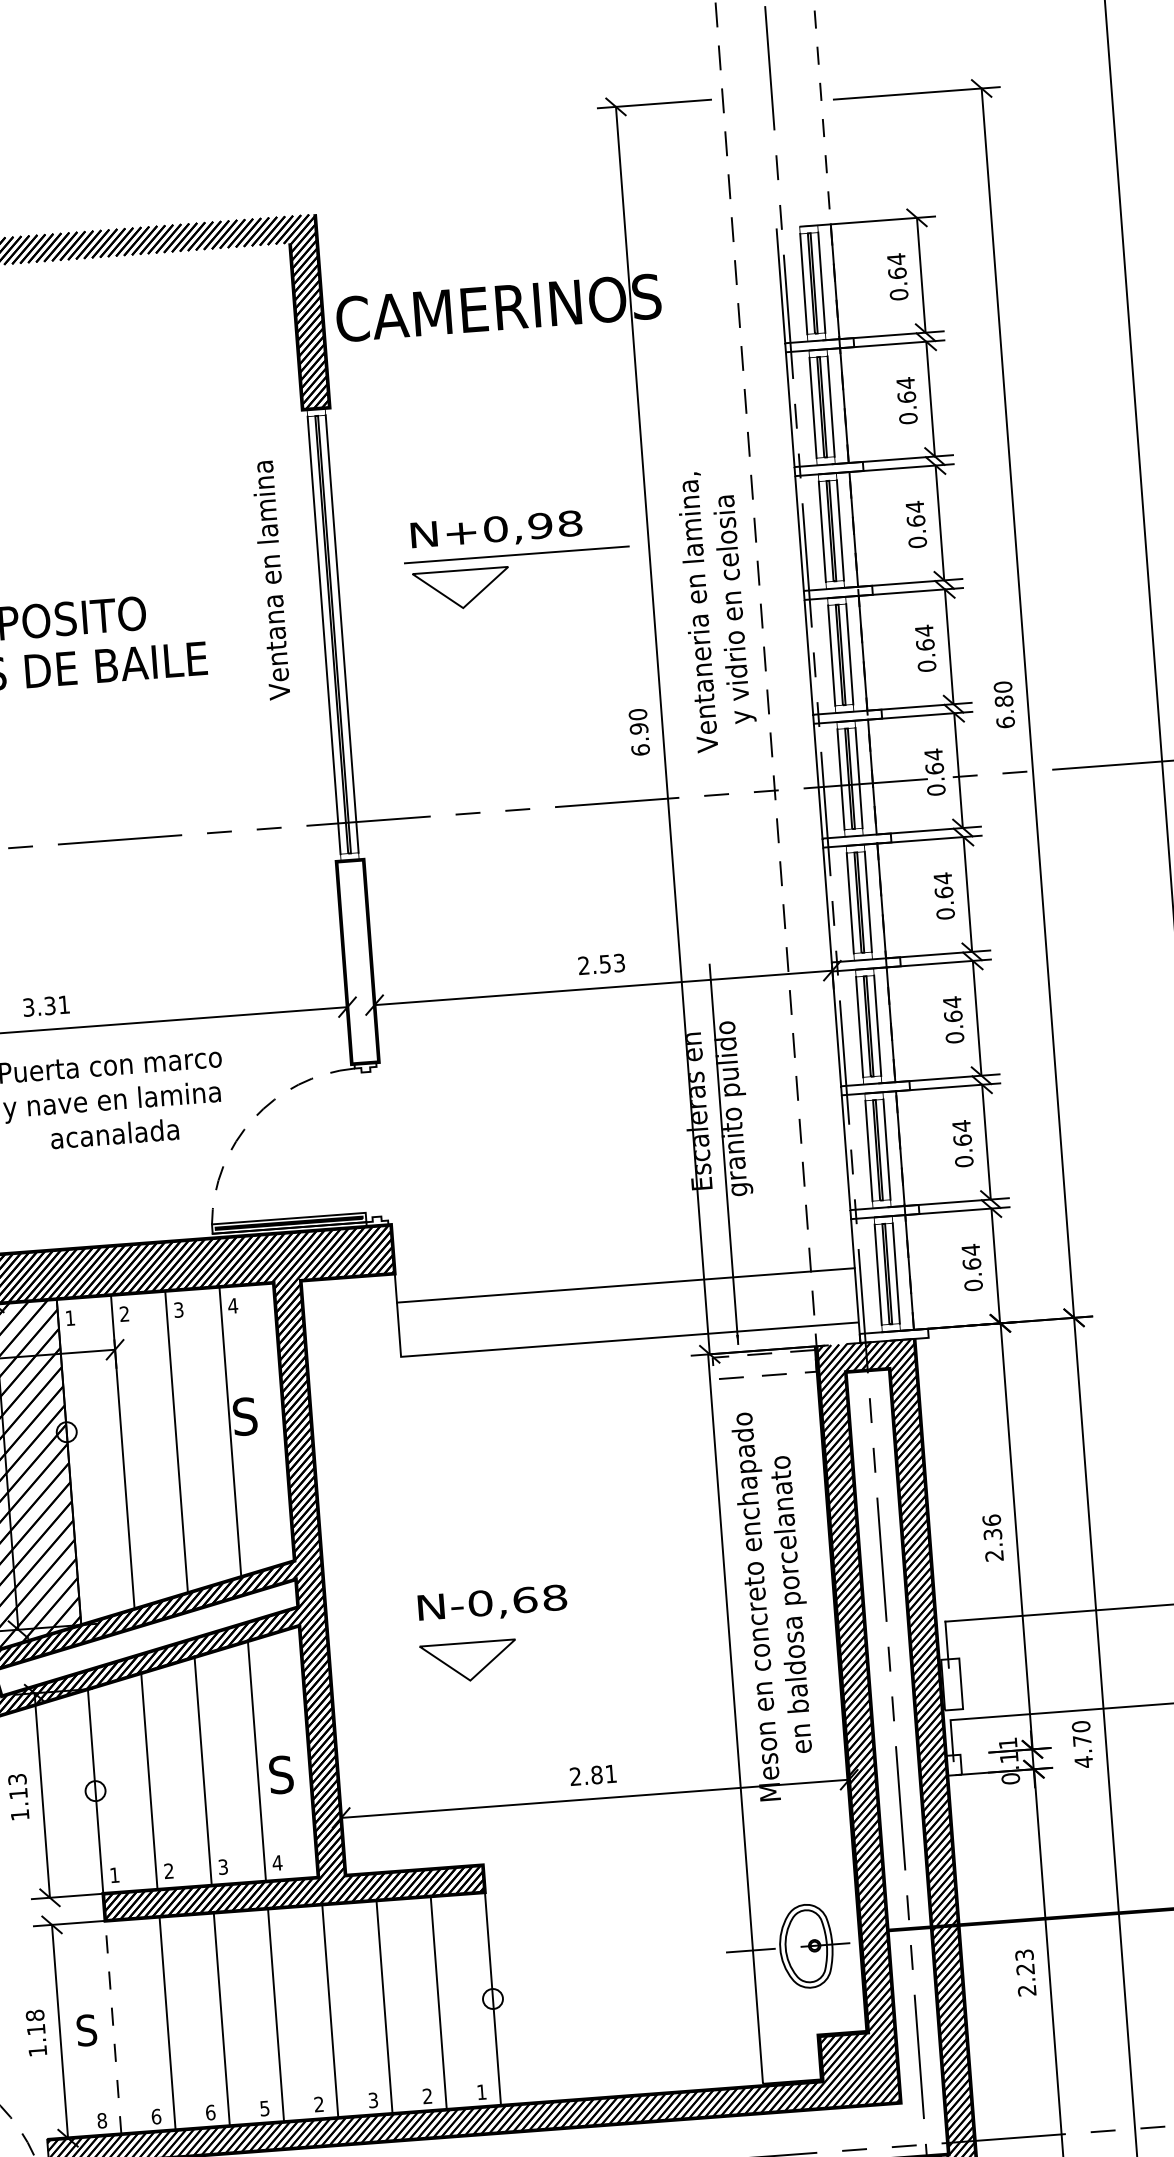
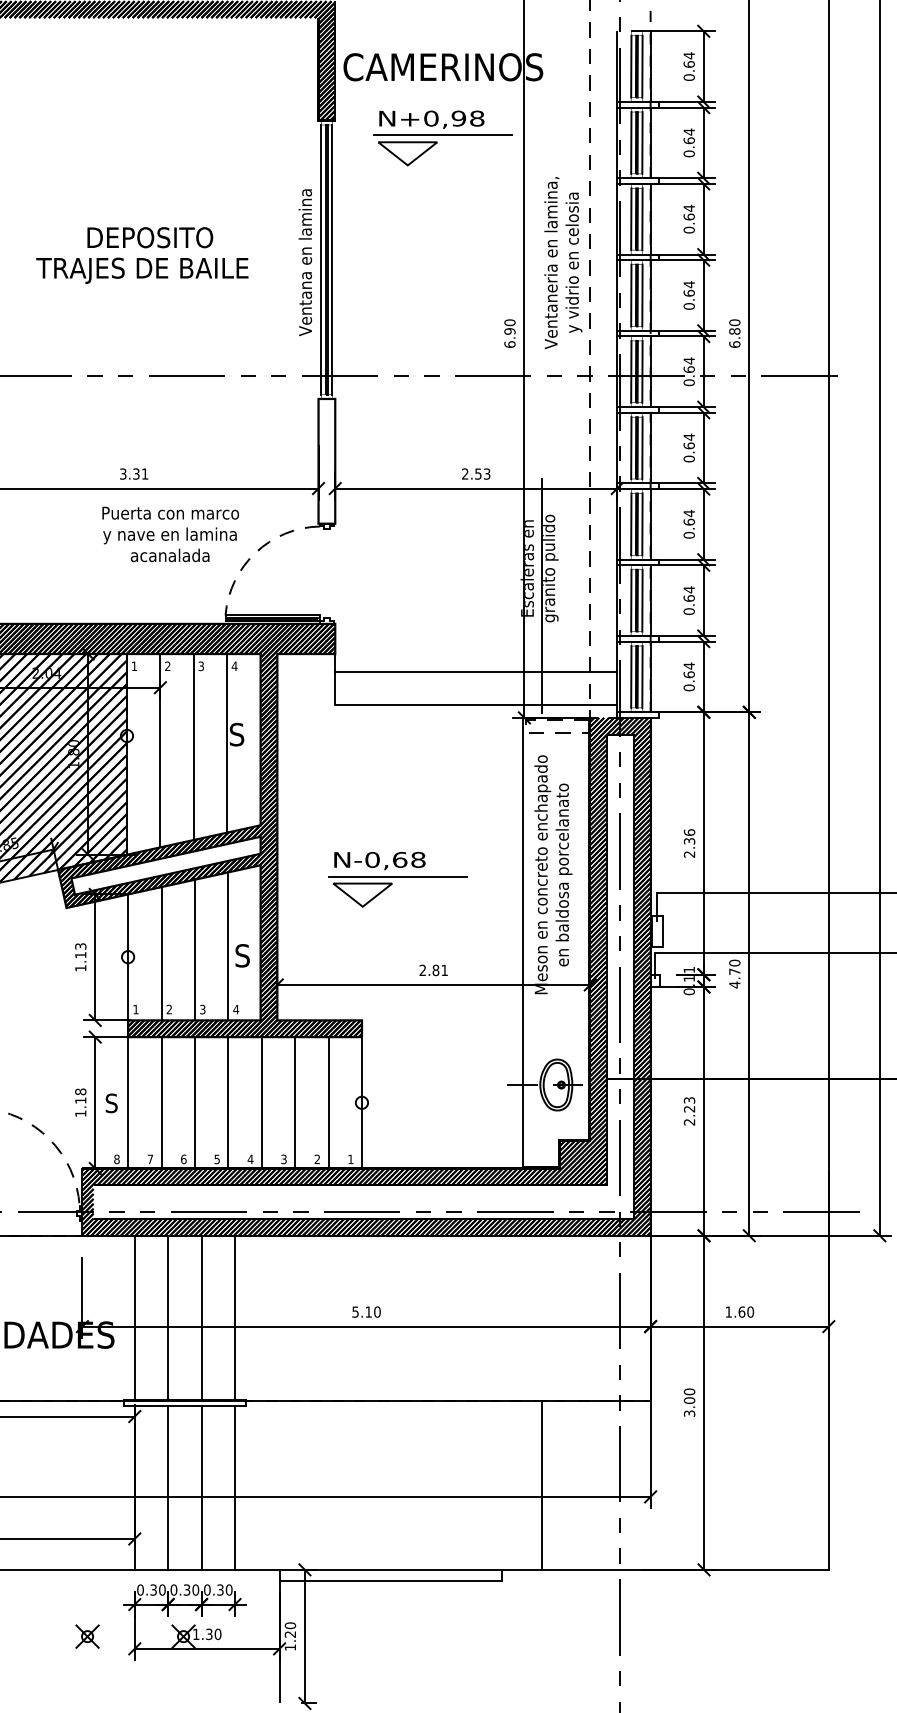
part: (516, 560) -> (442, 138), moved
text: (269, 580) -> (304, 262), moved
line: (523, 1627) -> (397, 876), added
line: (113, 2026) -> (128, 1102), dashed -> solid
text: (318, 2104) -> (250, 1159), 2 -> 4
text: (156, 2116) -> (150, 1159), 6 -> 7

